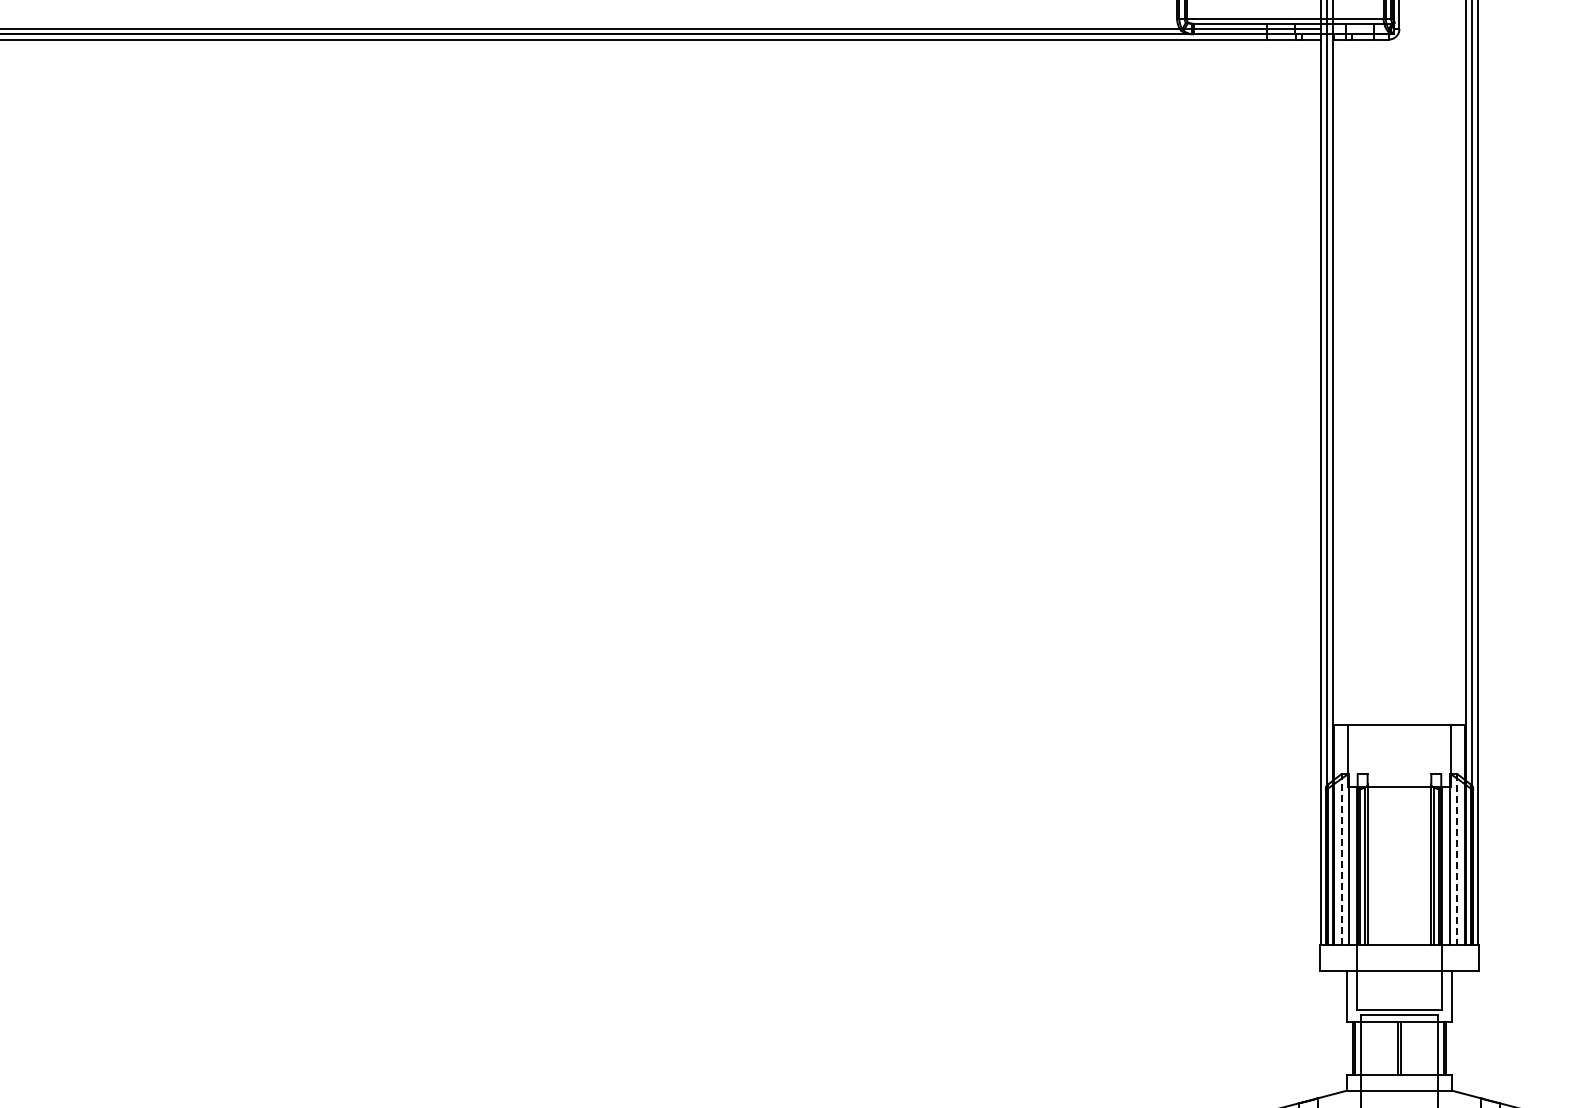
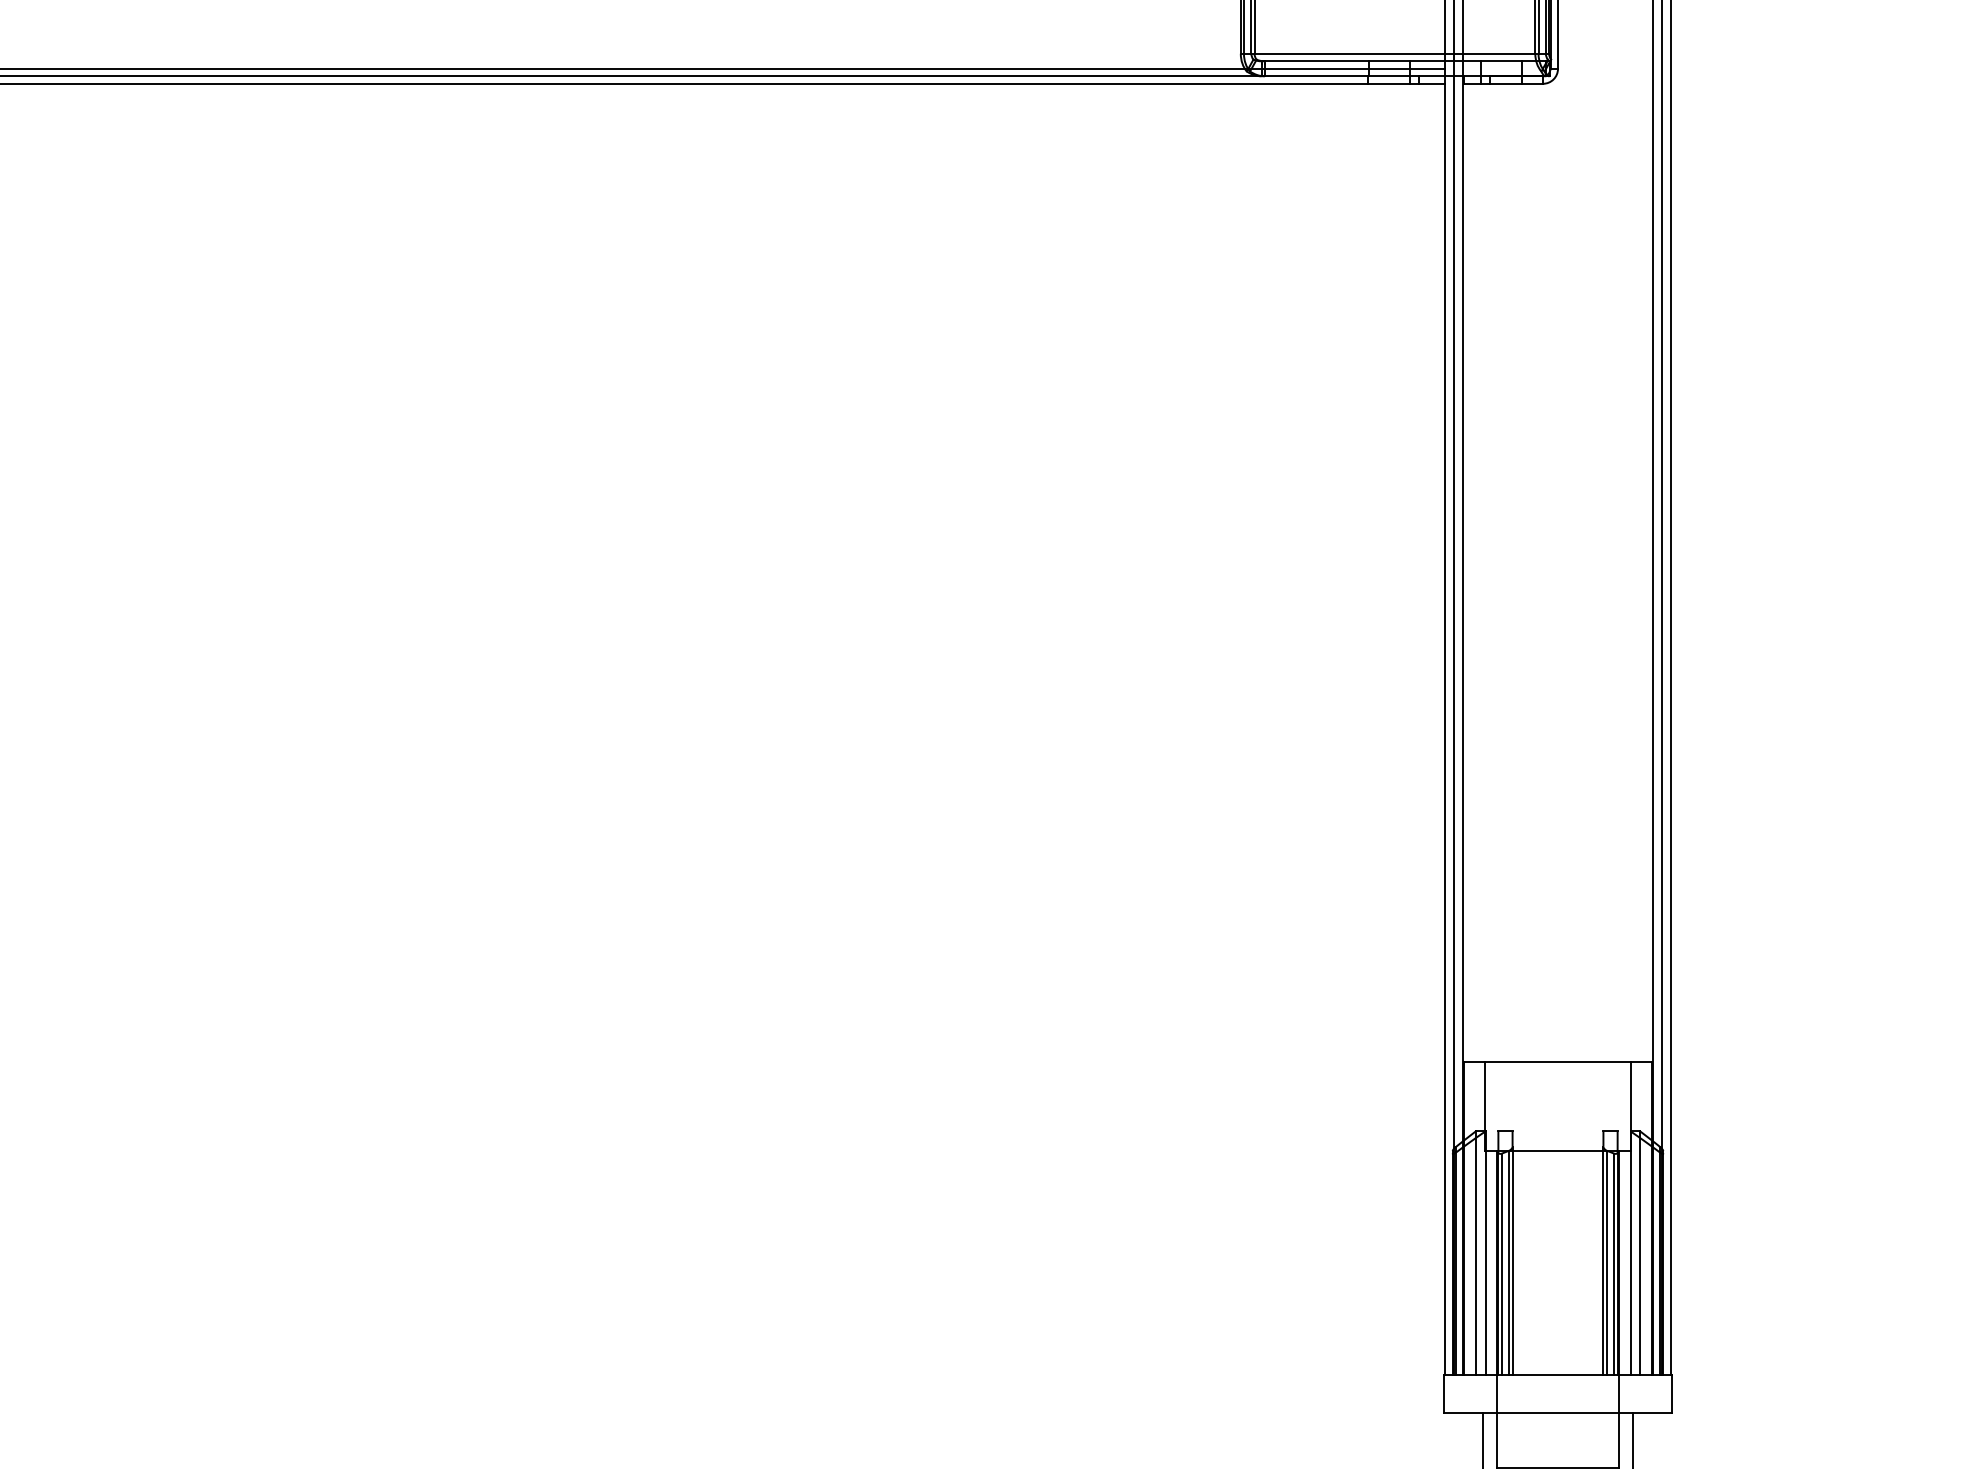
line: (1341, 859) -> (1475, 1253), dashed -> solid
line: (1457, 859) -> (1640, 1253), dashed -> solid

